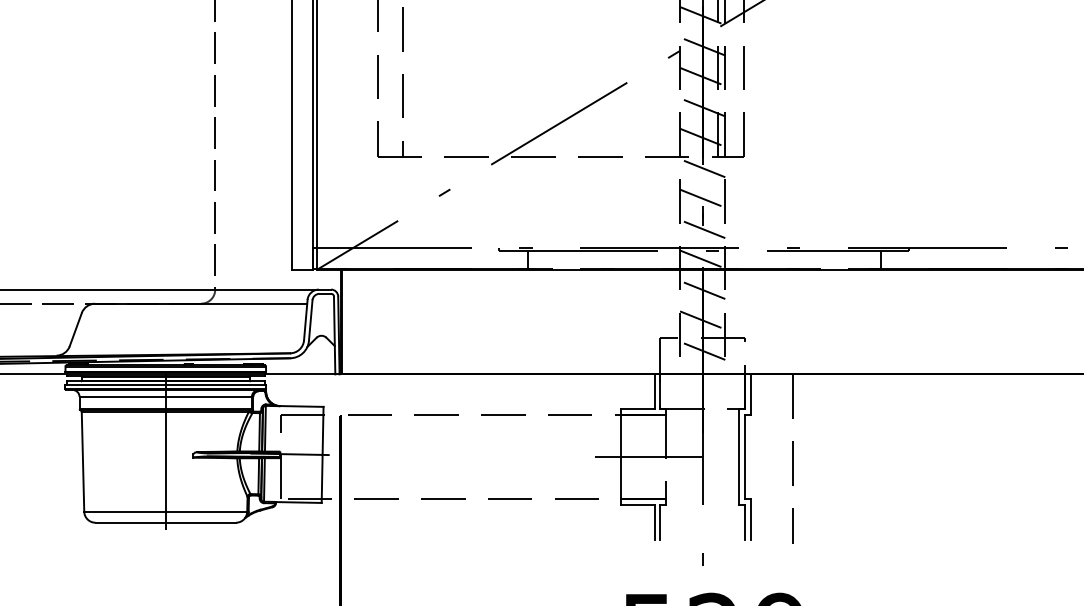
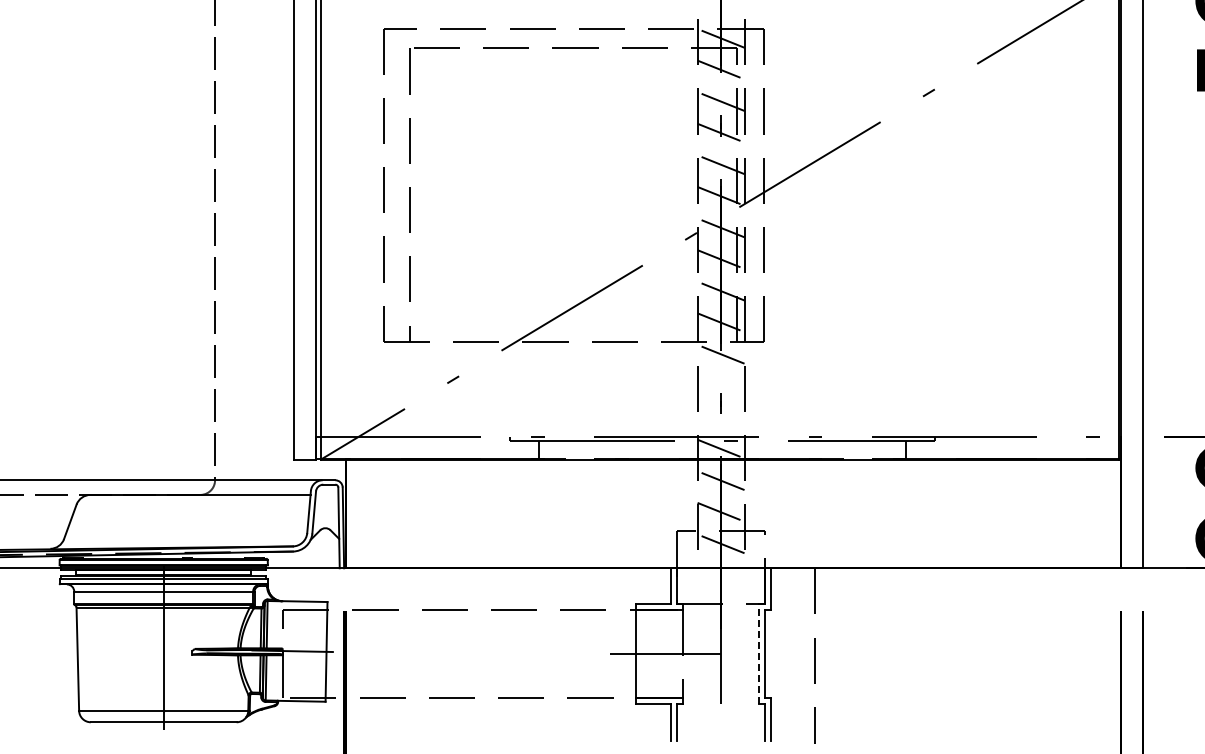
line: (702, 198) -> (720, 385), removed
line: (702, 229) -> (720, 417), removed
line: (739, 457) -> (759, 654), solid -> dashed

